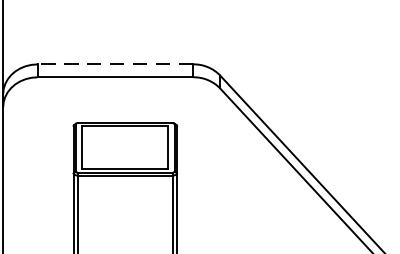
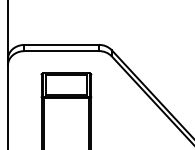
line: (115, 63) -> (61, 44), dashed -> solid

